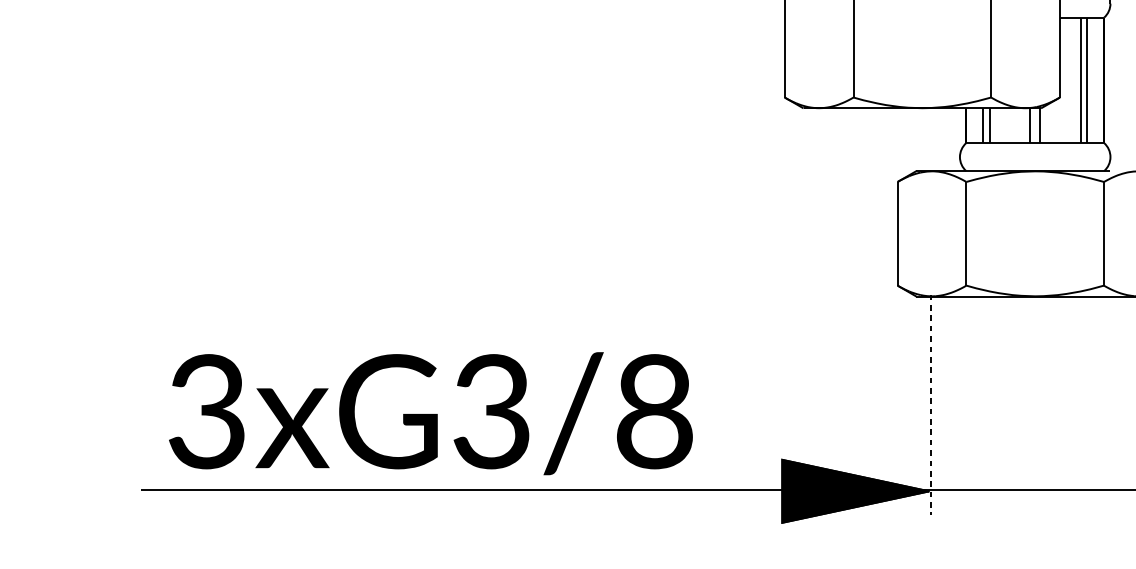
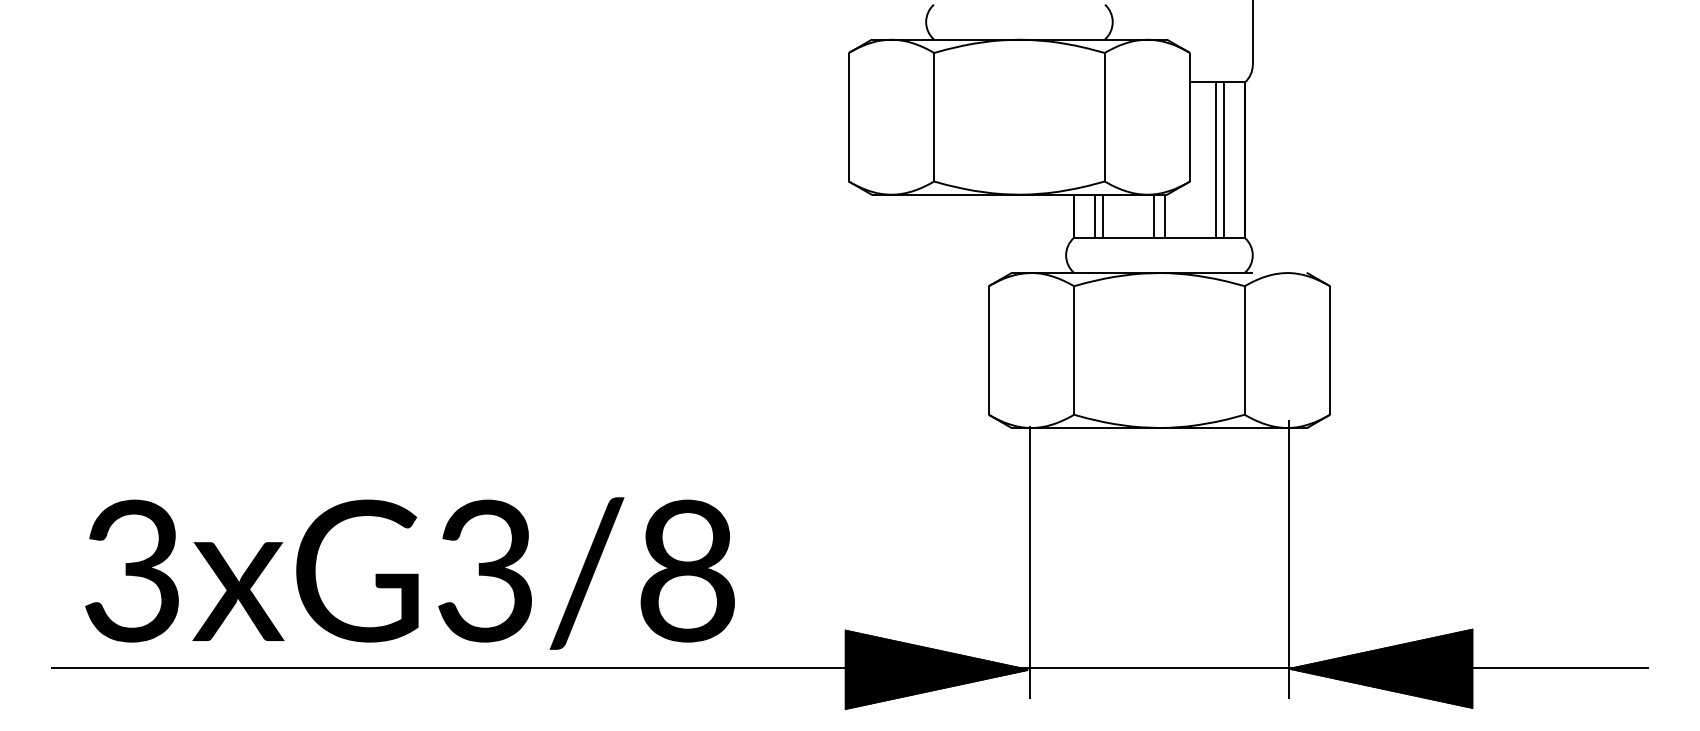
line: (930, 404) -> (1029, 562), dashed -> solid

